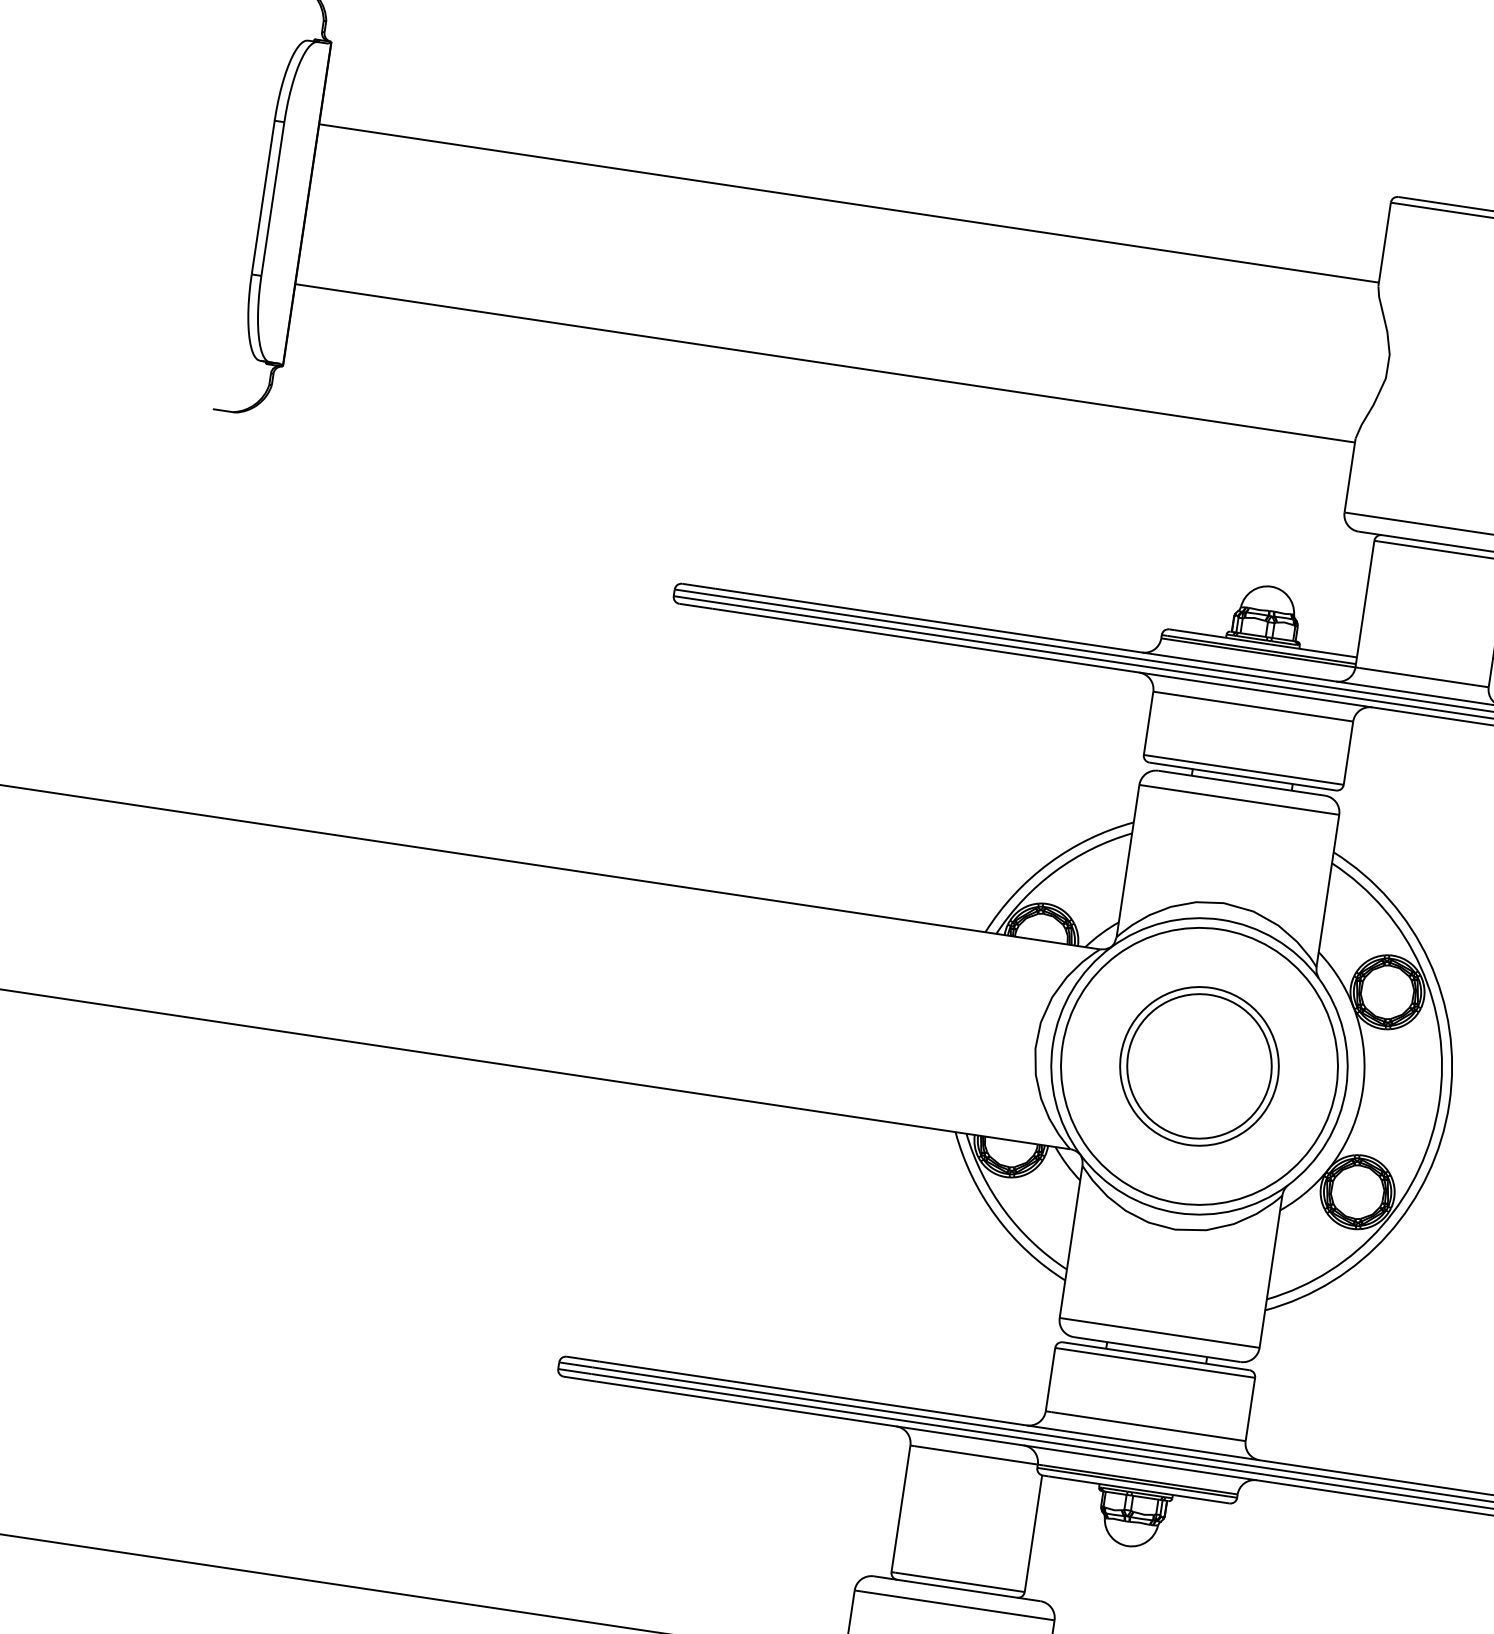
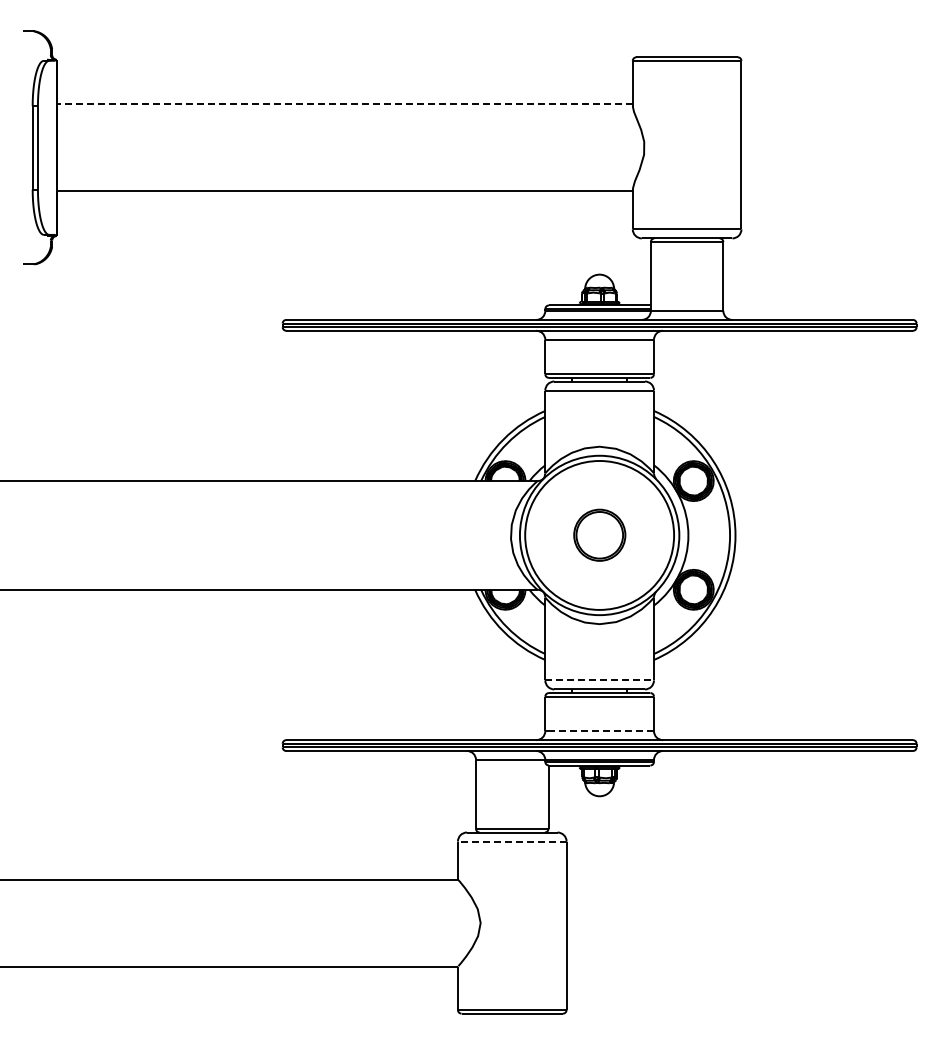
line: (848, 203) -> (344, 104), solid -> dashed
part: (1199, 1064) -> (599, 534), size x0.6
line: (1161, 1333) -> (600, 680), solid -> dashed
line: (1149, 1427) -> (601, 731), solid -> dashed
line: (953, 1605) -> (511, 841), solid -> dashed

